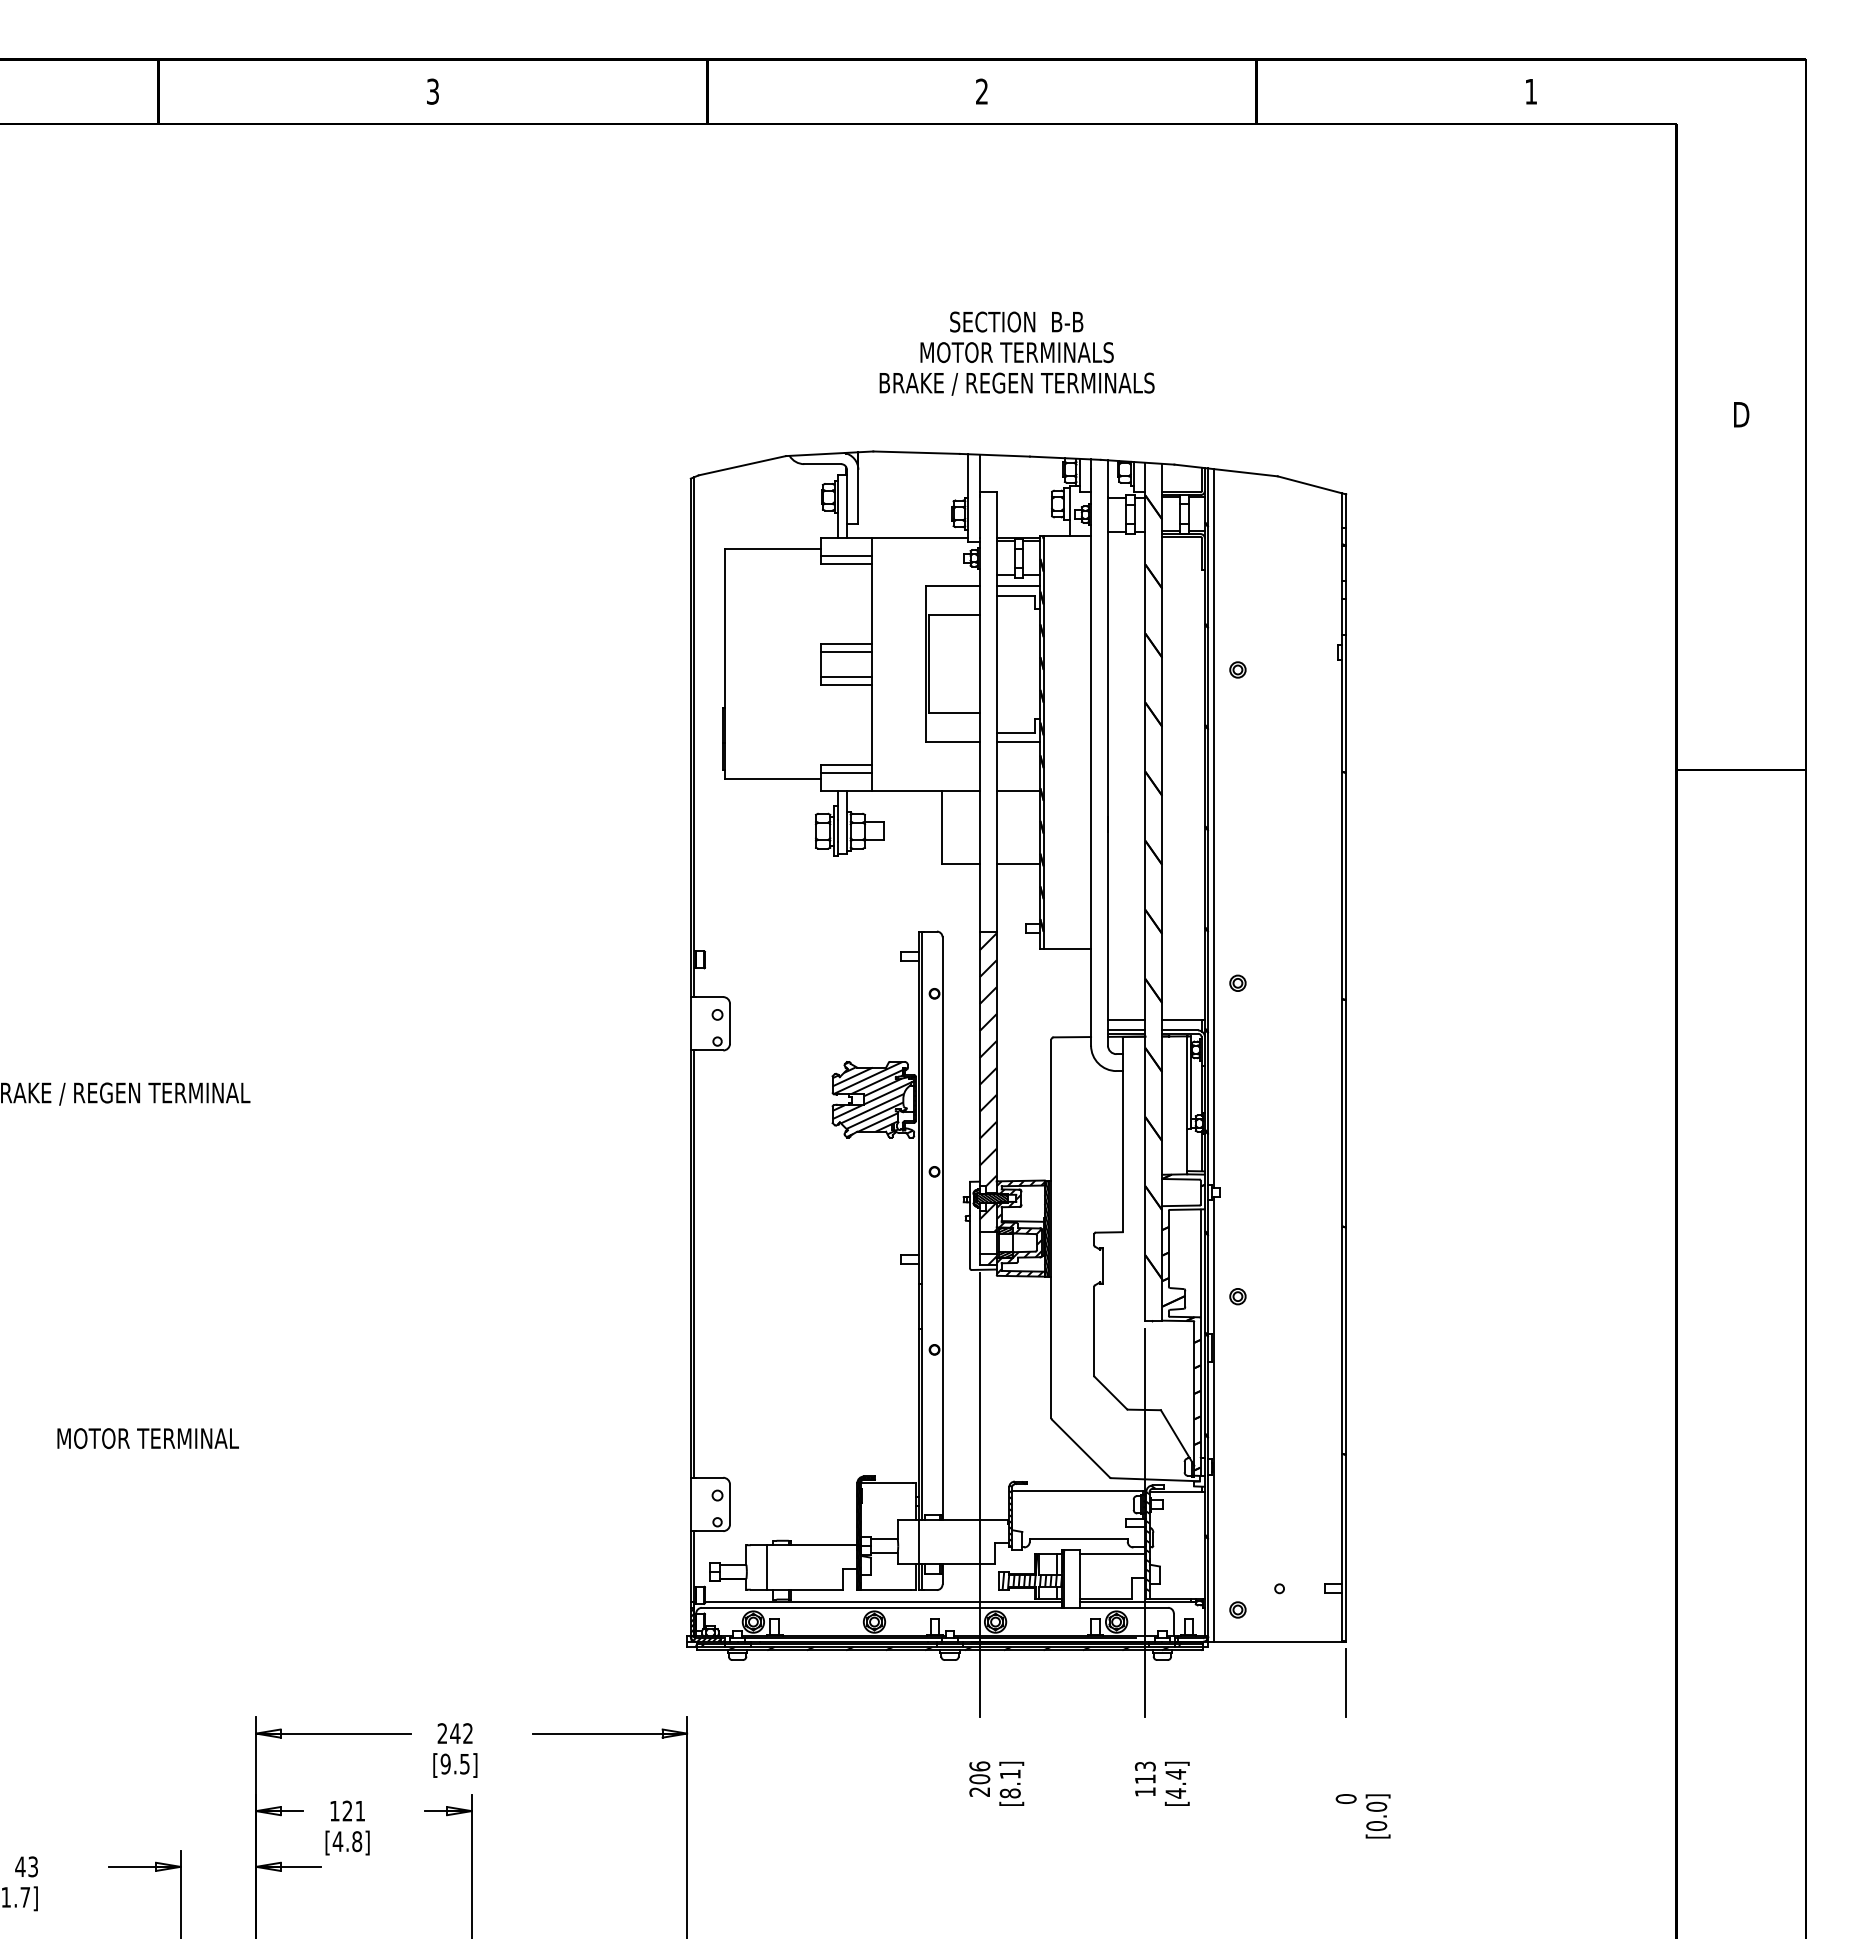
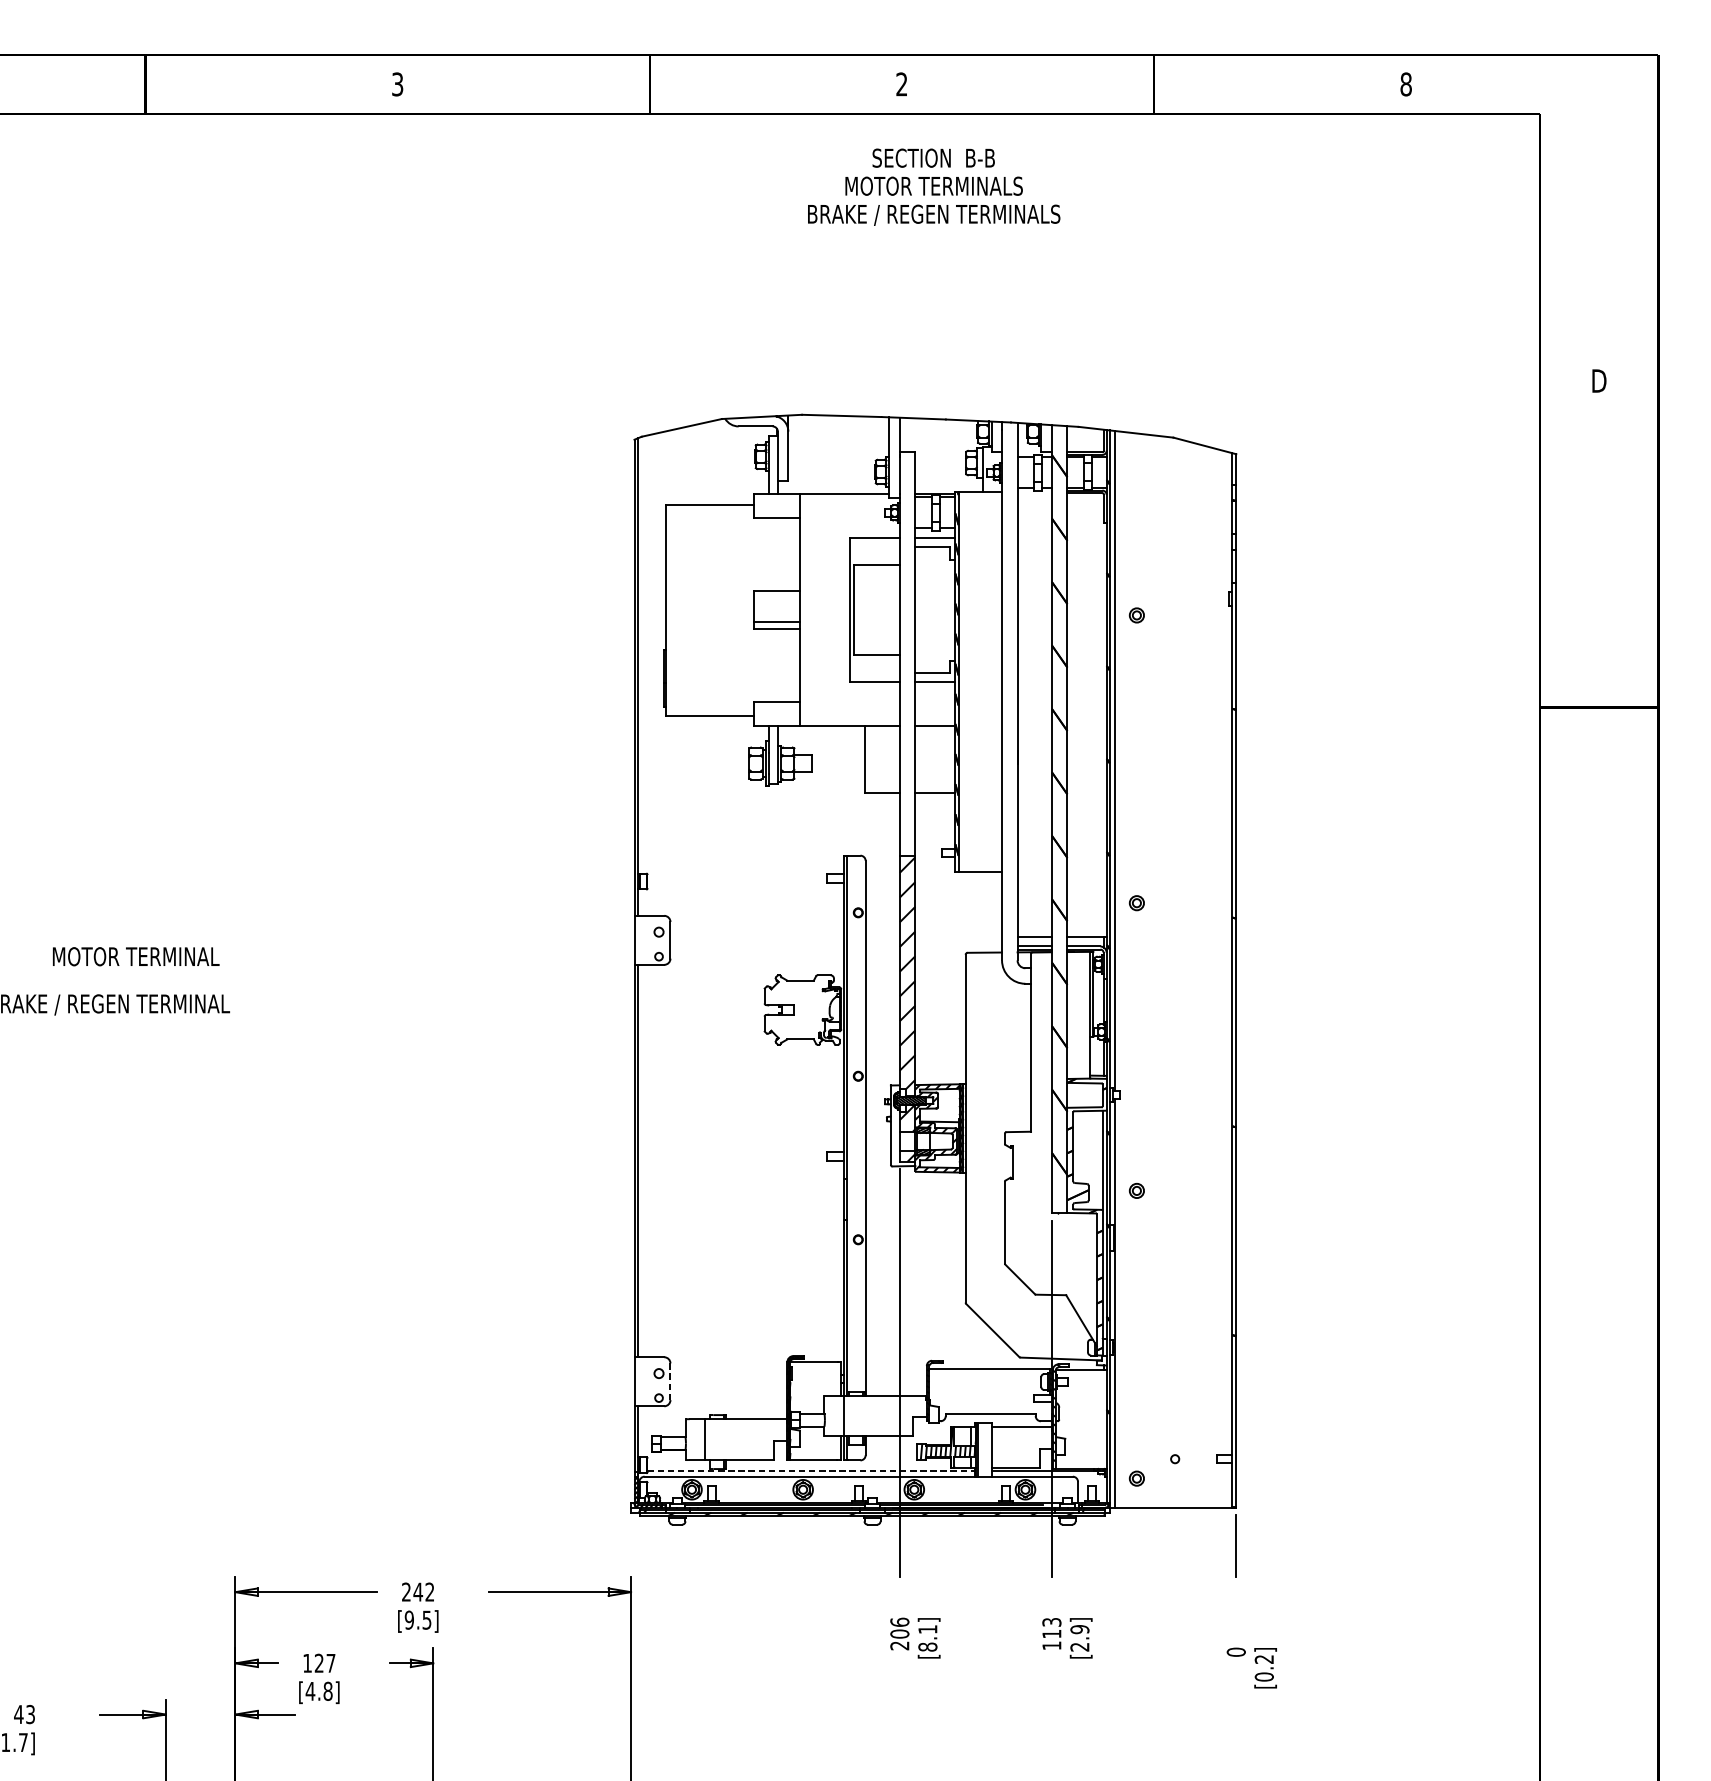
text: (1531, 91) -> (1406, 84), 1 -> 8
text: (1016, 353) -> (933, 187), moved
line: (845, 555) -> (776, 510), removed
line: (845, 651) -> (776, 598), removed
line: (845, 772) -> (776, 709), removed
hatch: (873, 1099) -> (802, 1009), removed
text: (147, 1438) -> (135, 956), moved
line: (730, 1504) -> (670, 1381), solid -> dashed
line: (883, 1601) -> (811, 1470), solid -> dashed
text: (1175, 1783) -> (1079, 1637), [4.4] -> [2.9]
text: (1376, 1806) -> (1264, 1659), [0.0] -> [0.2]
text: (360, 1811) -> (331, 1663), 121 -> 127

